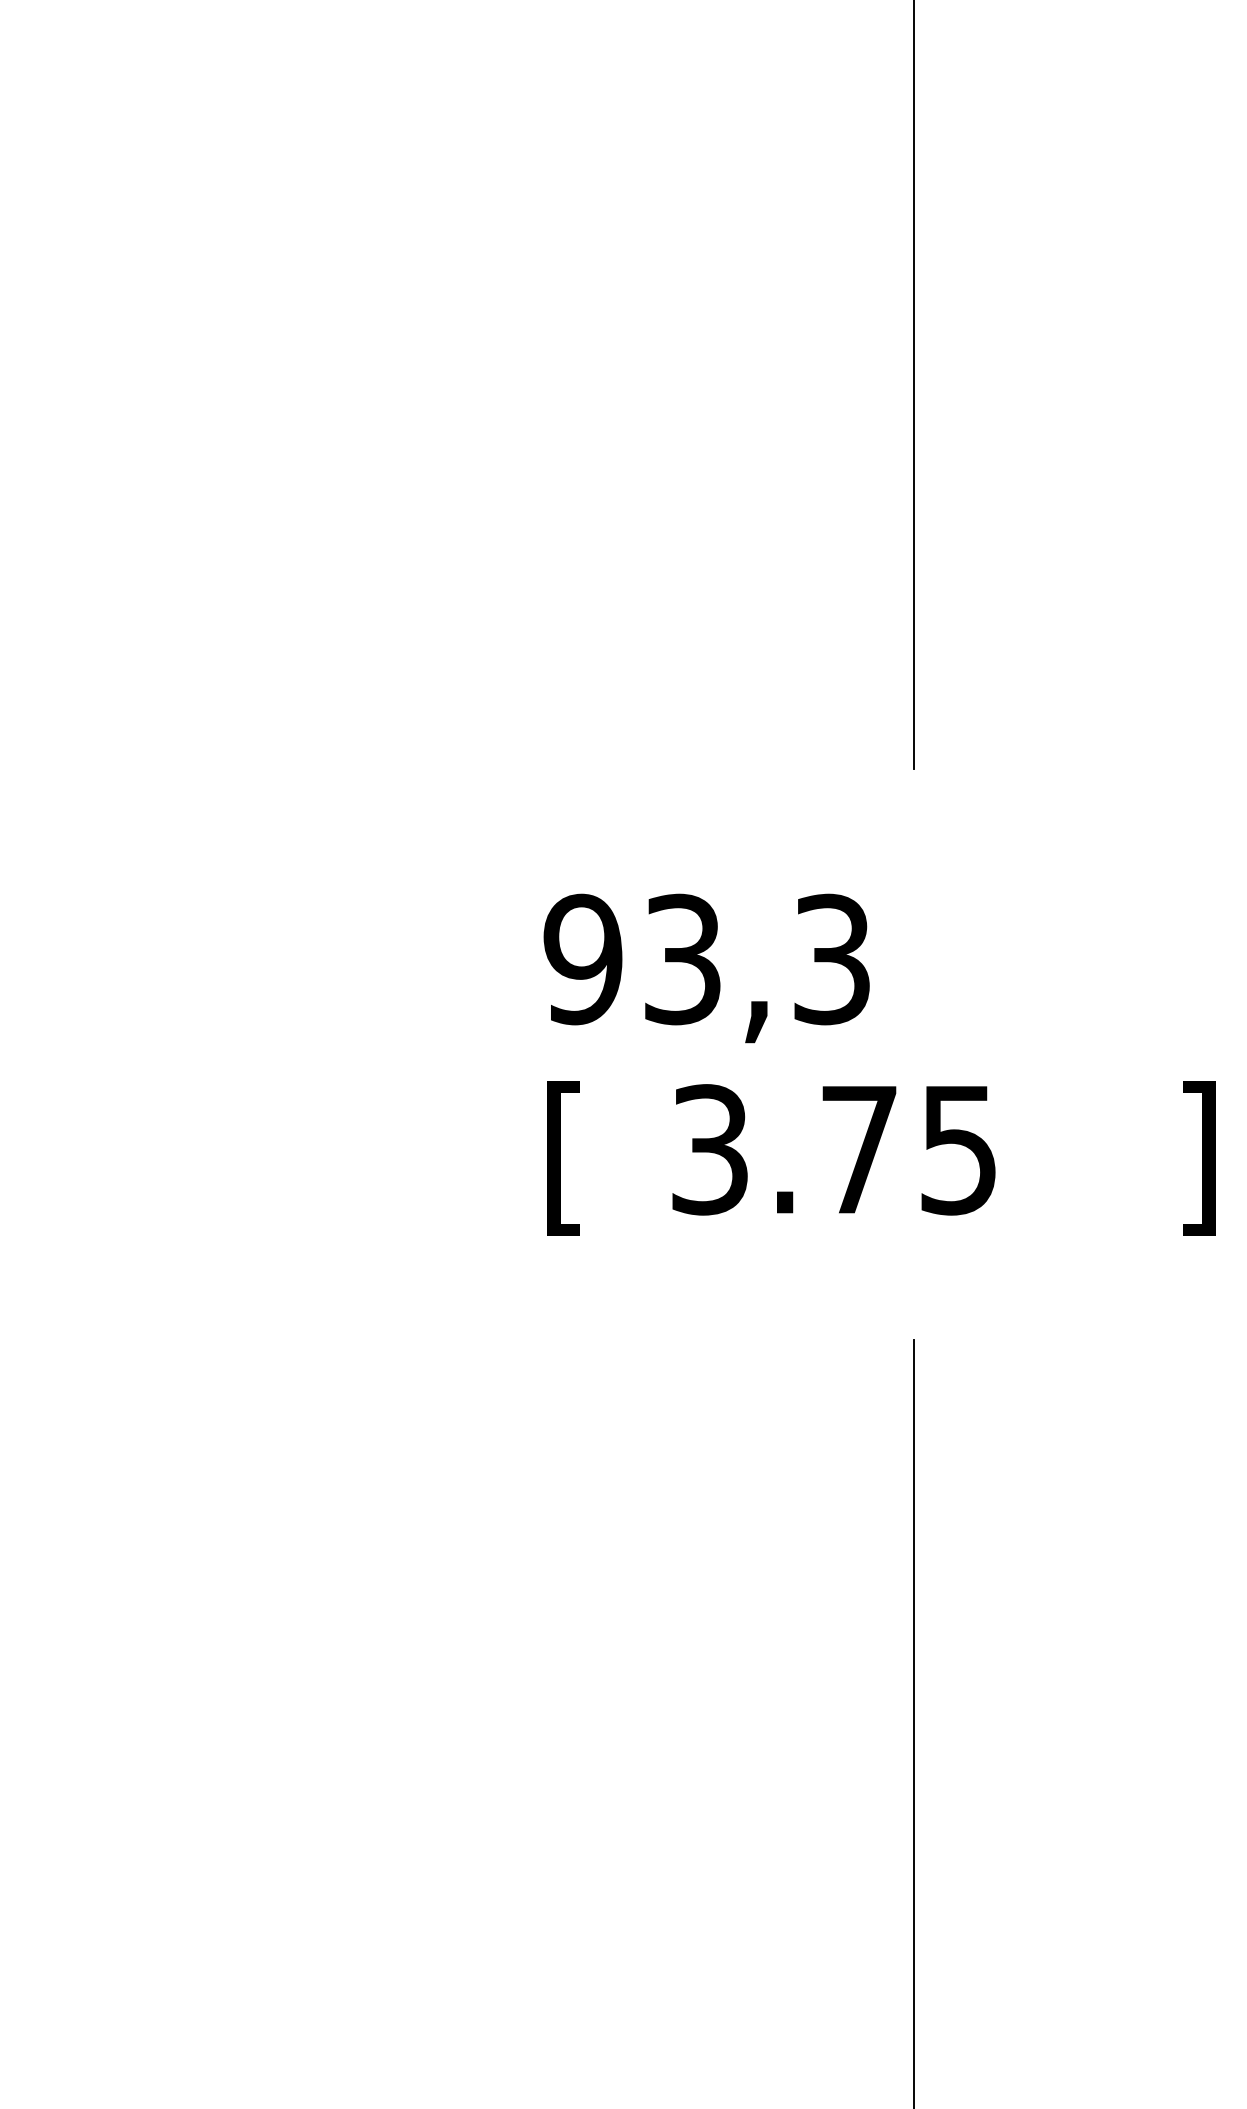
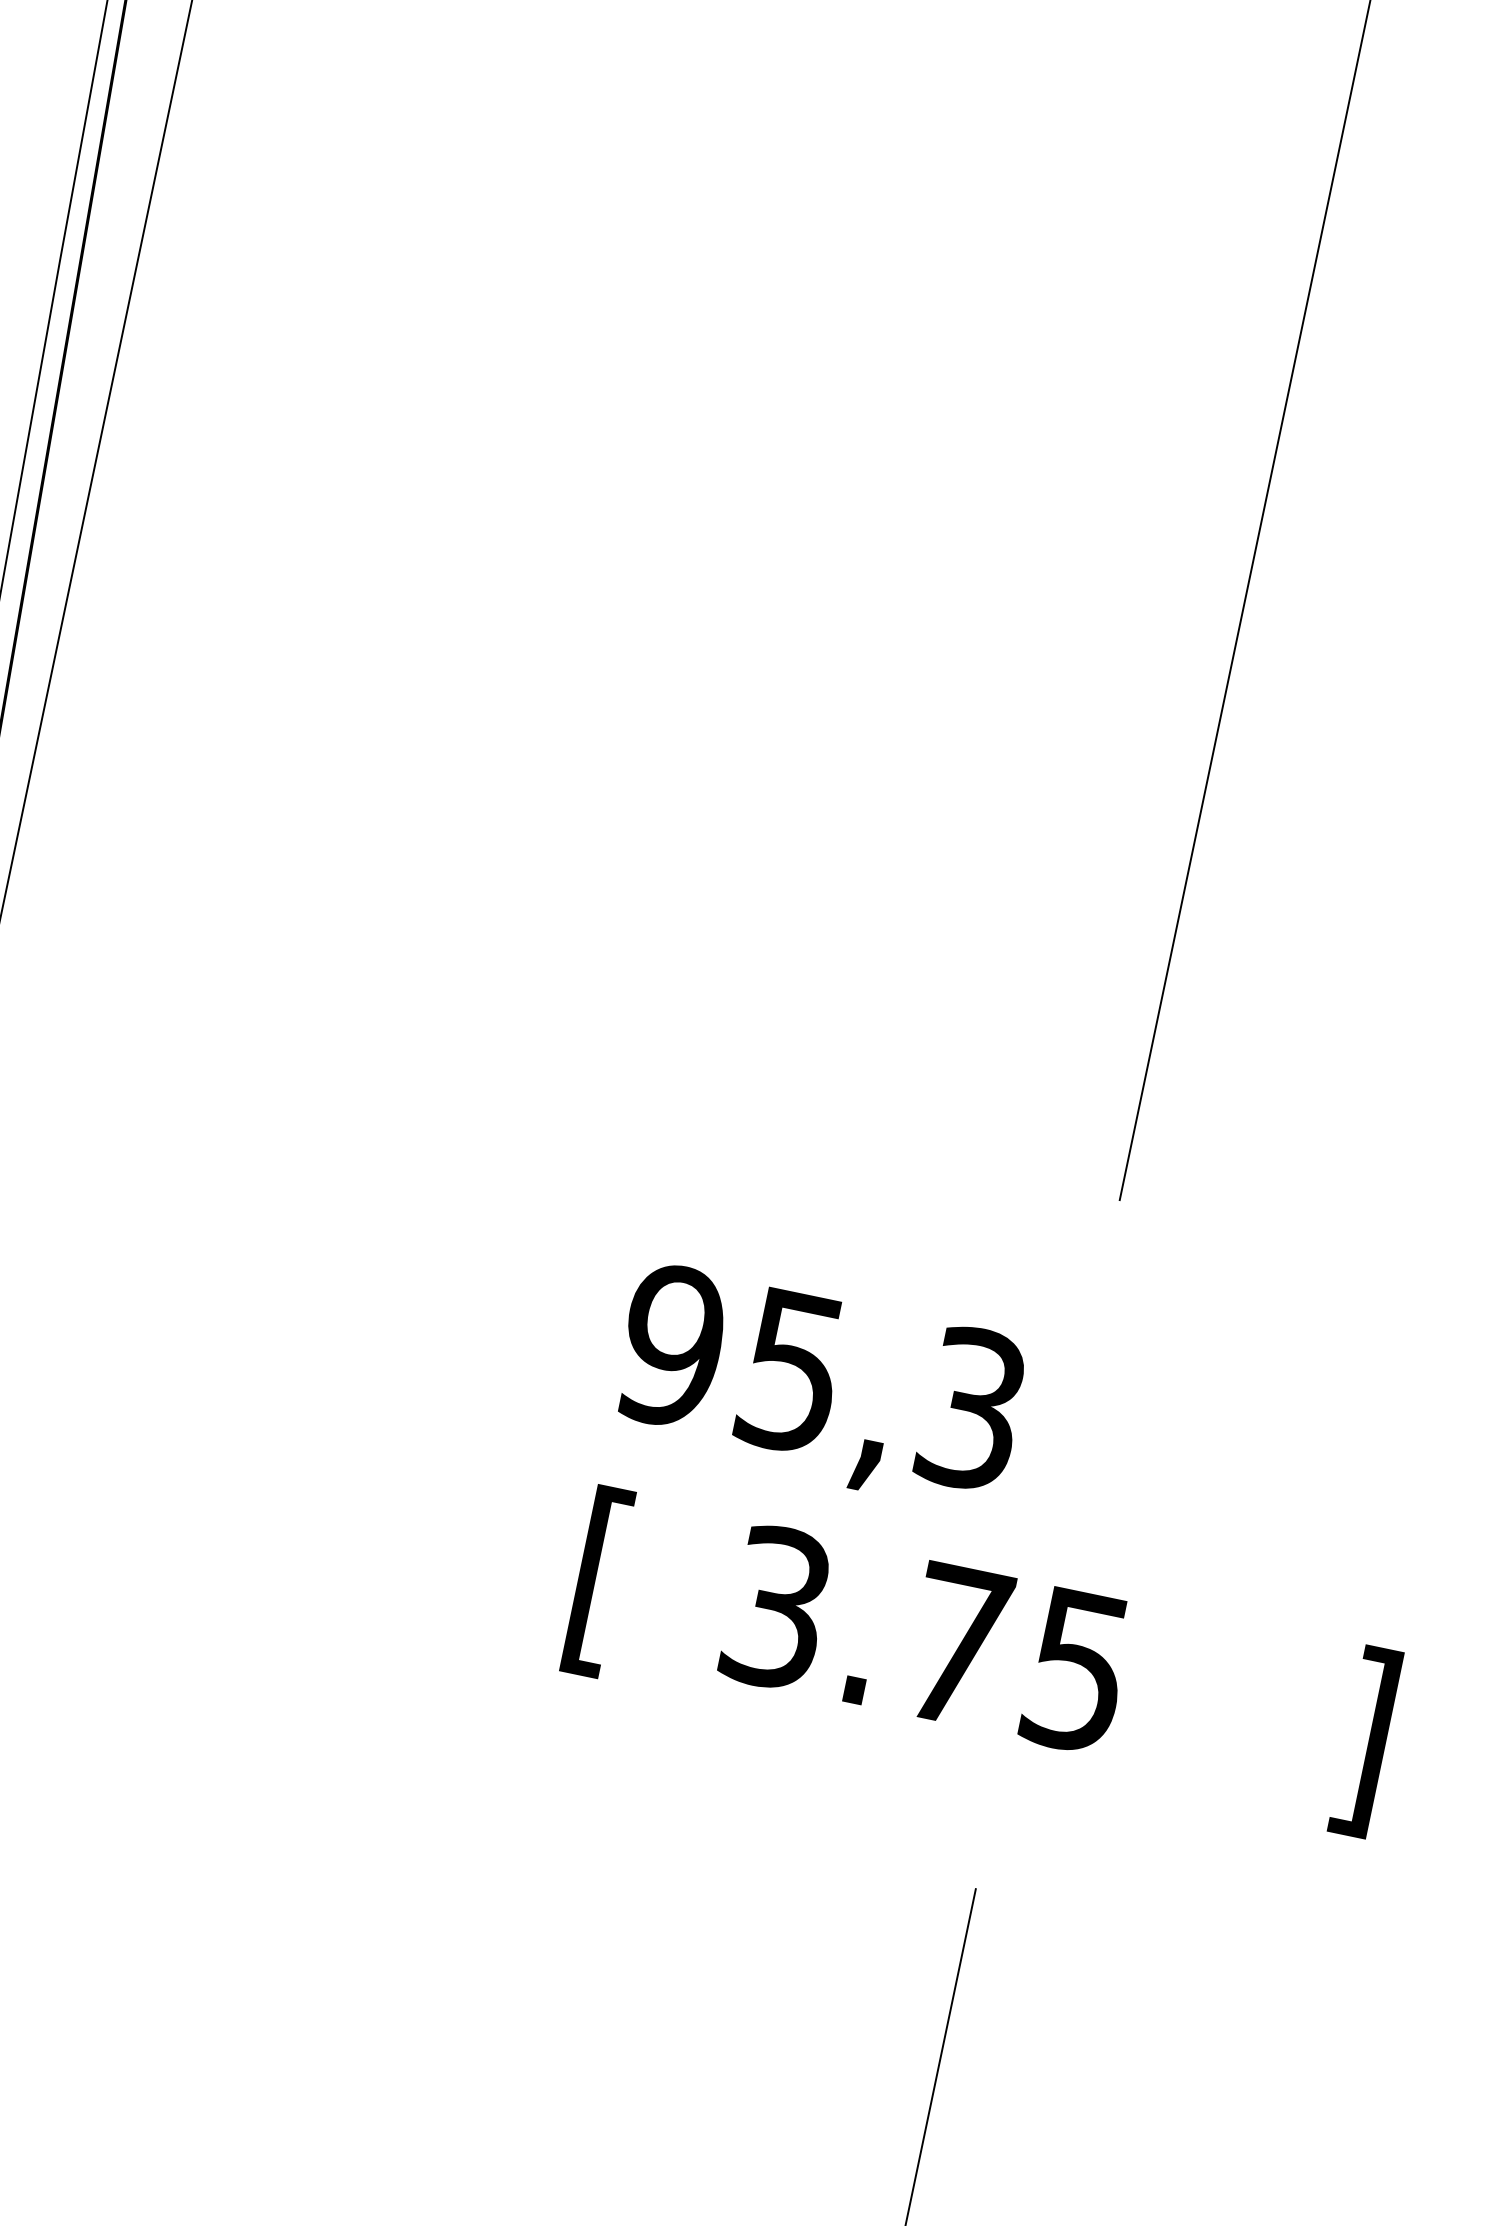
text: (682, 958) -> (792, 1370), 93,3 -> 95,3

